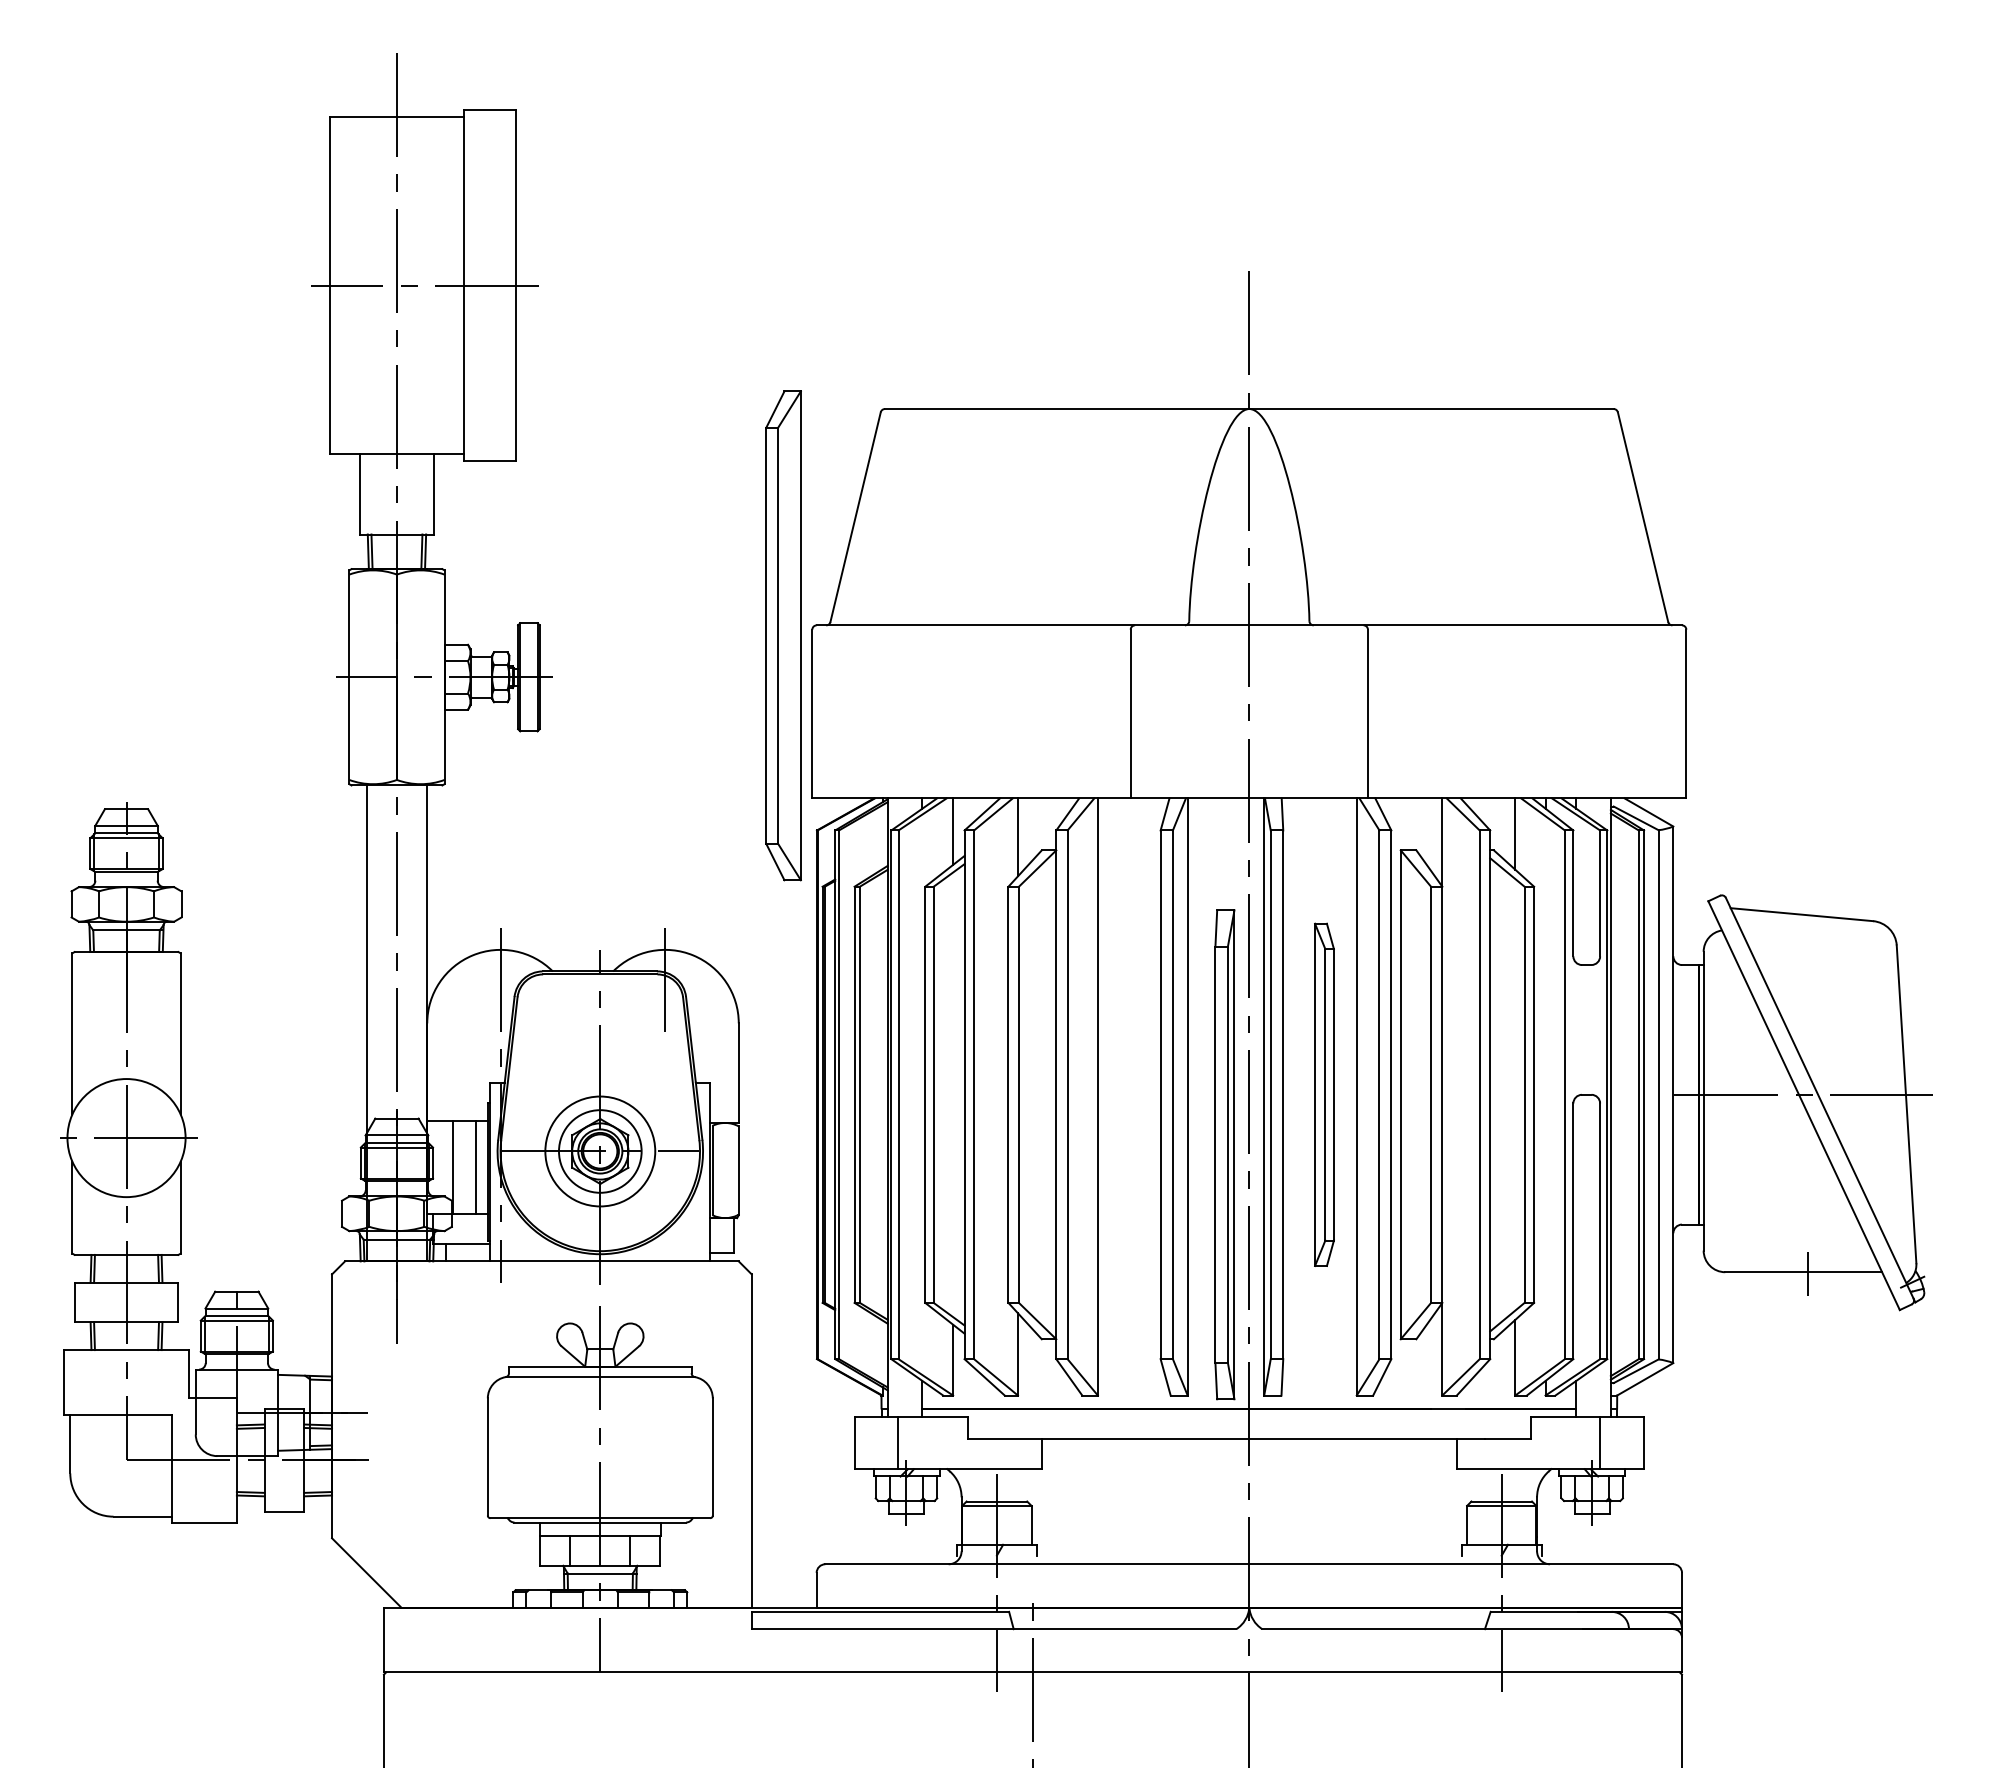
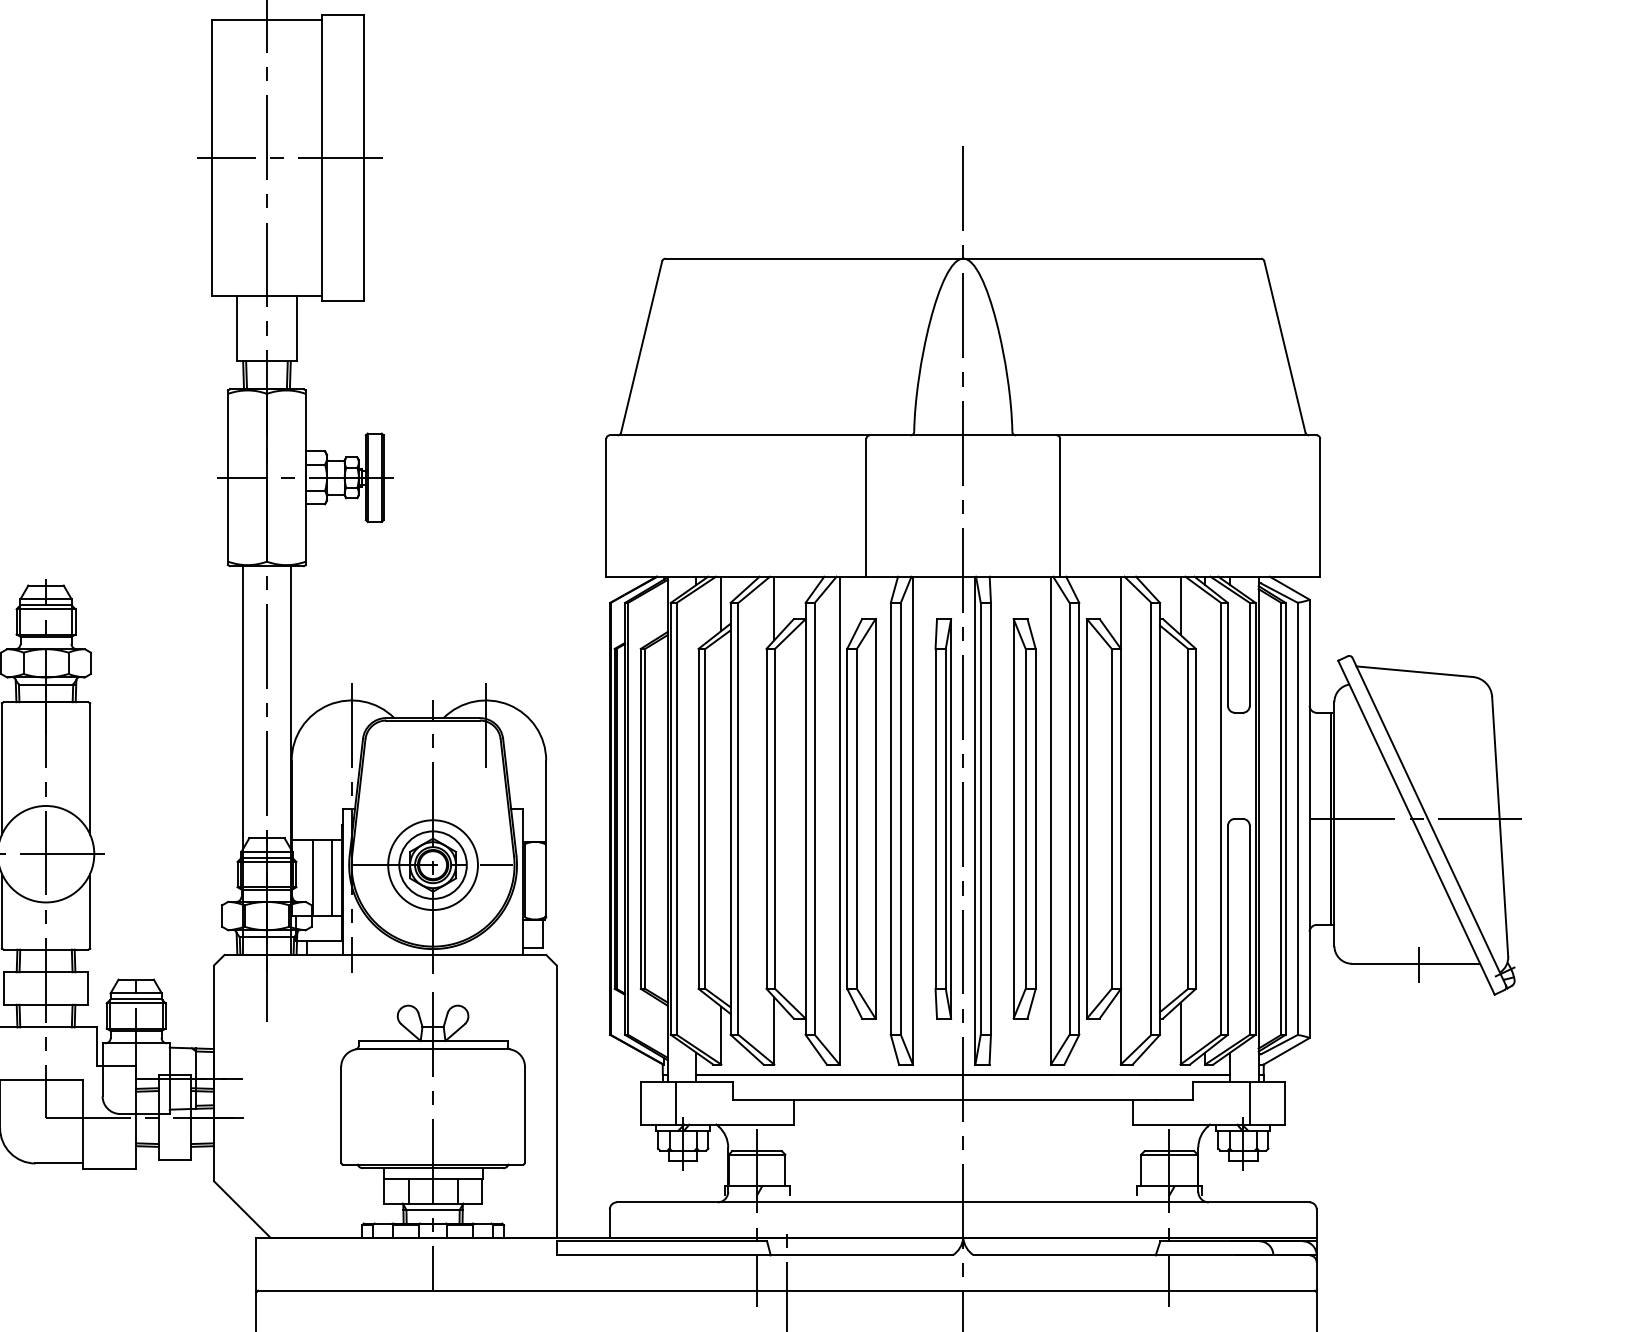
part: (783, 635) -> (861, 818), moved
part: (1324, 1094) -> (1024, 818), size x1.43
part: (1224, 1154) -> (942, 818), moved

